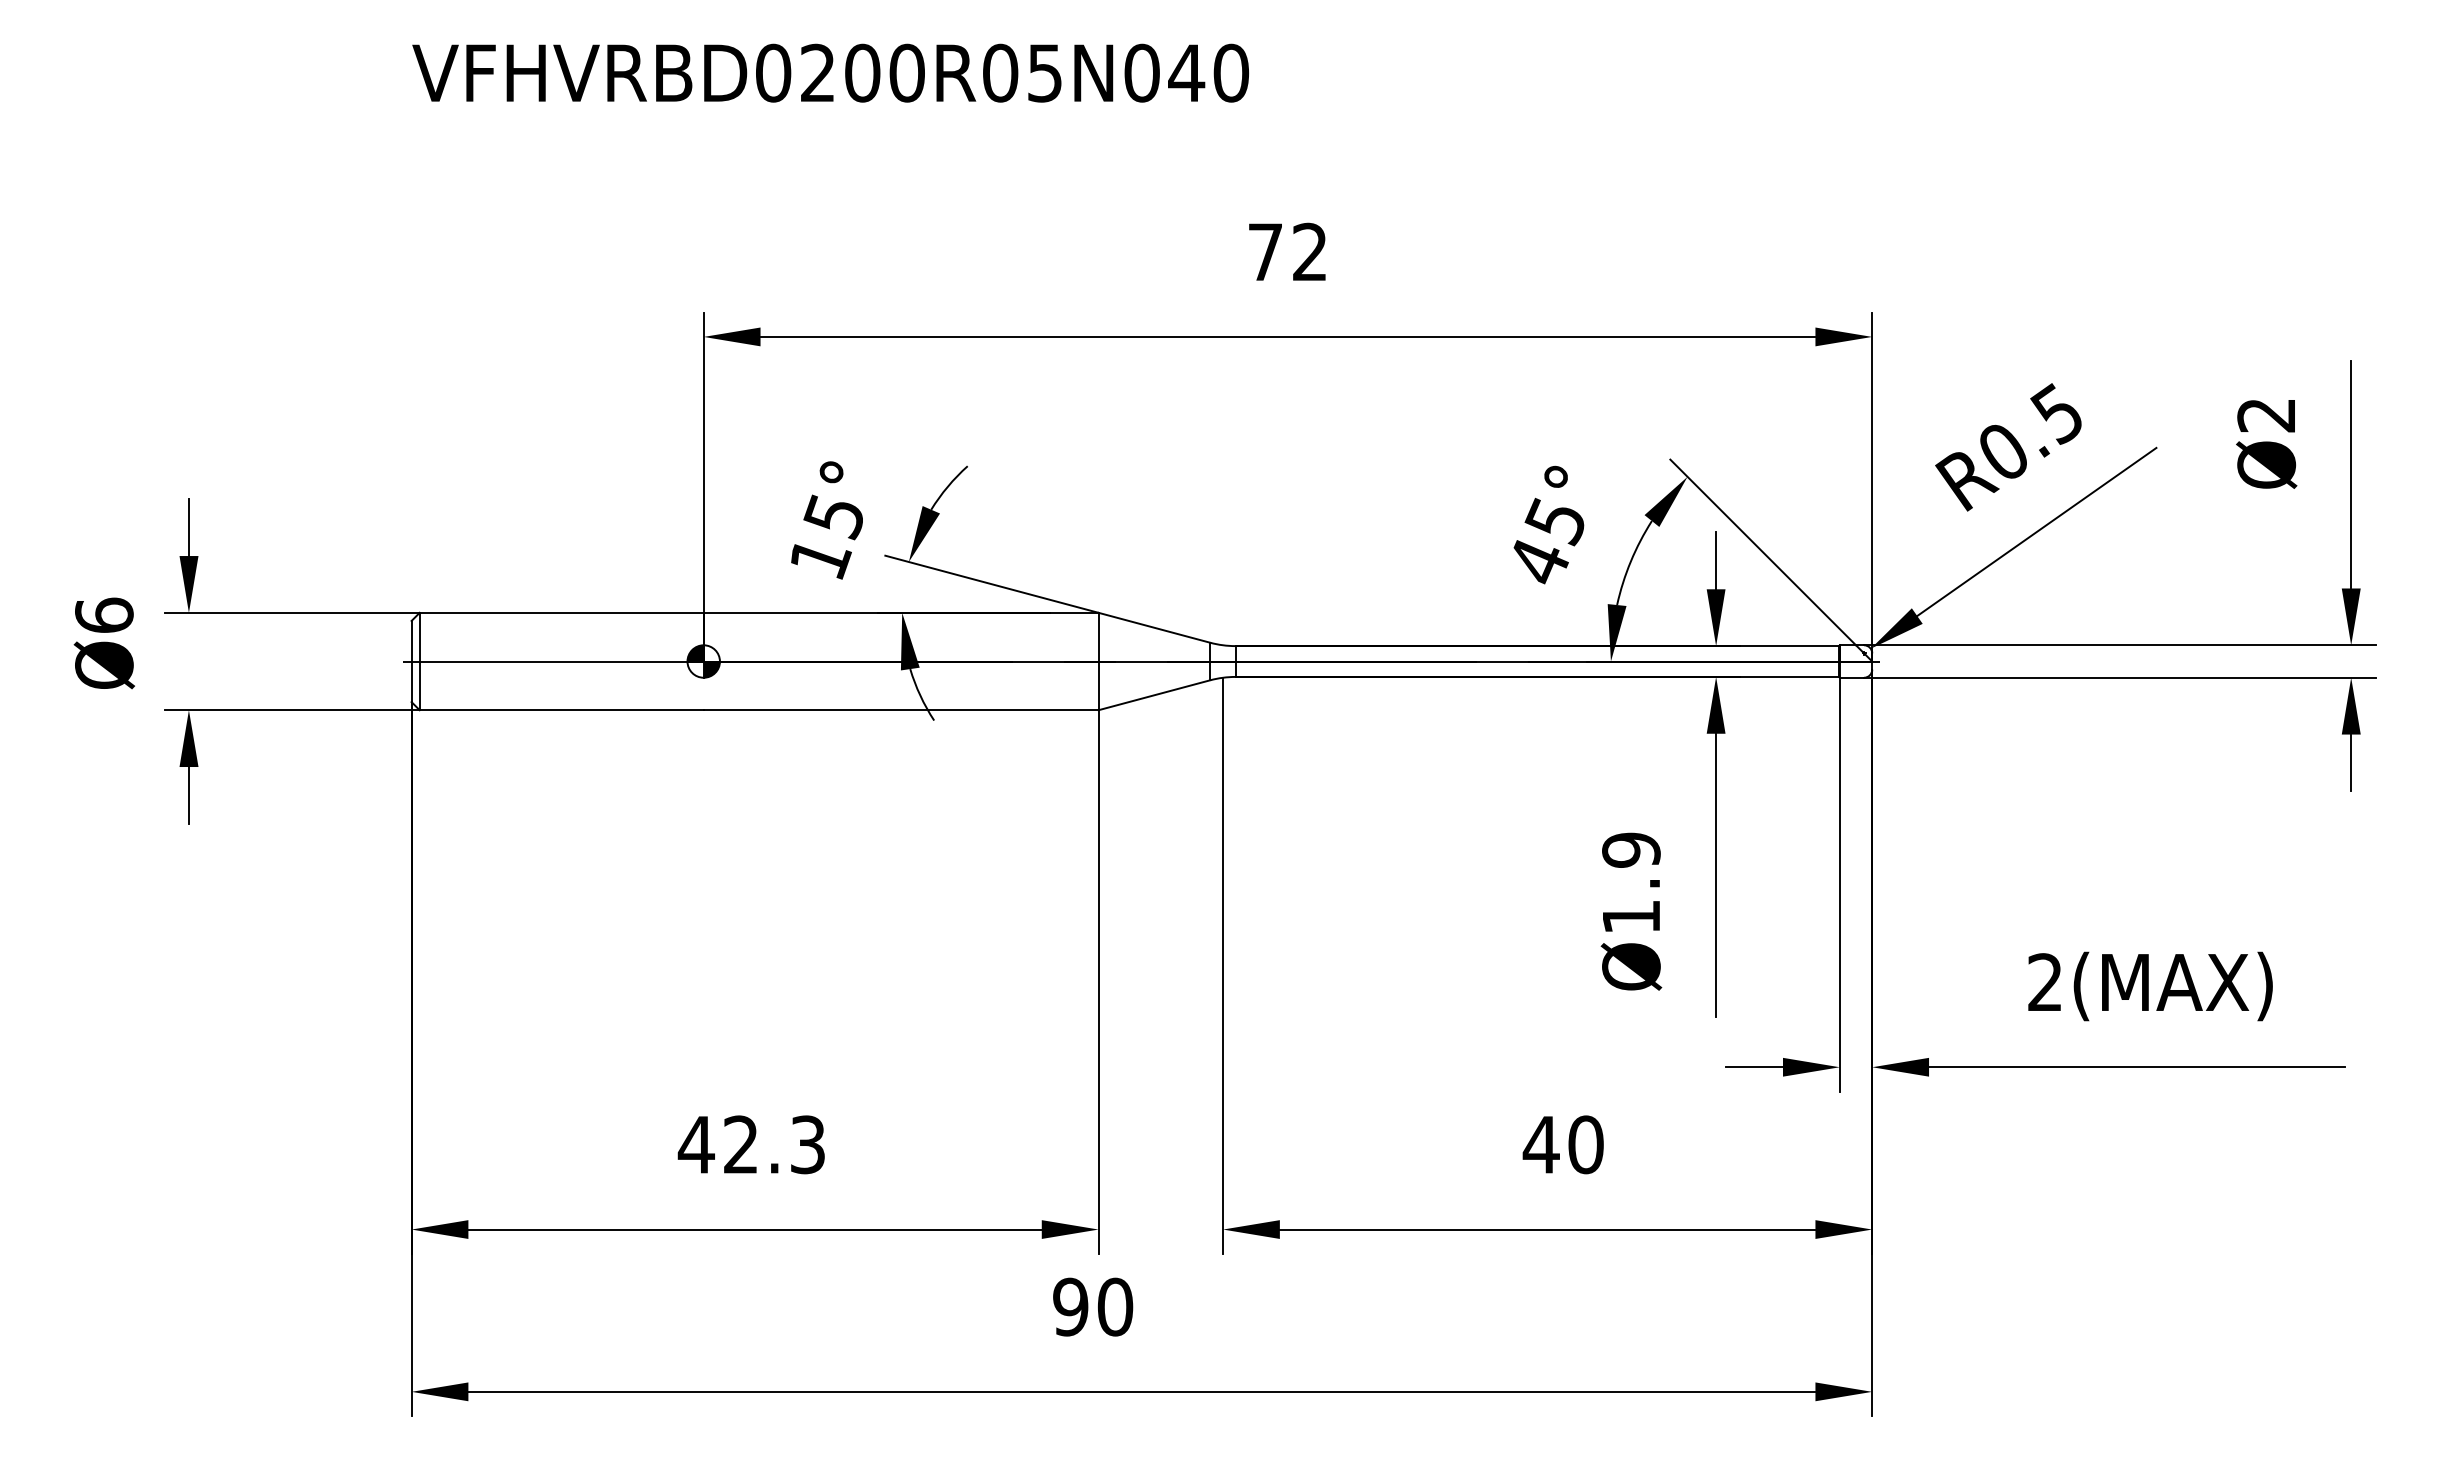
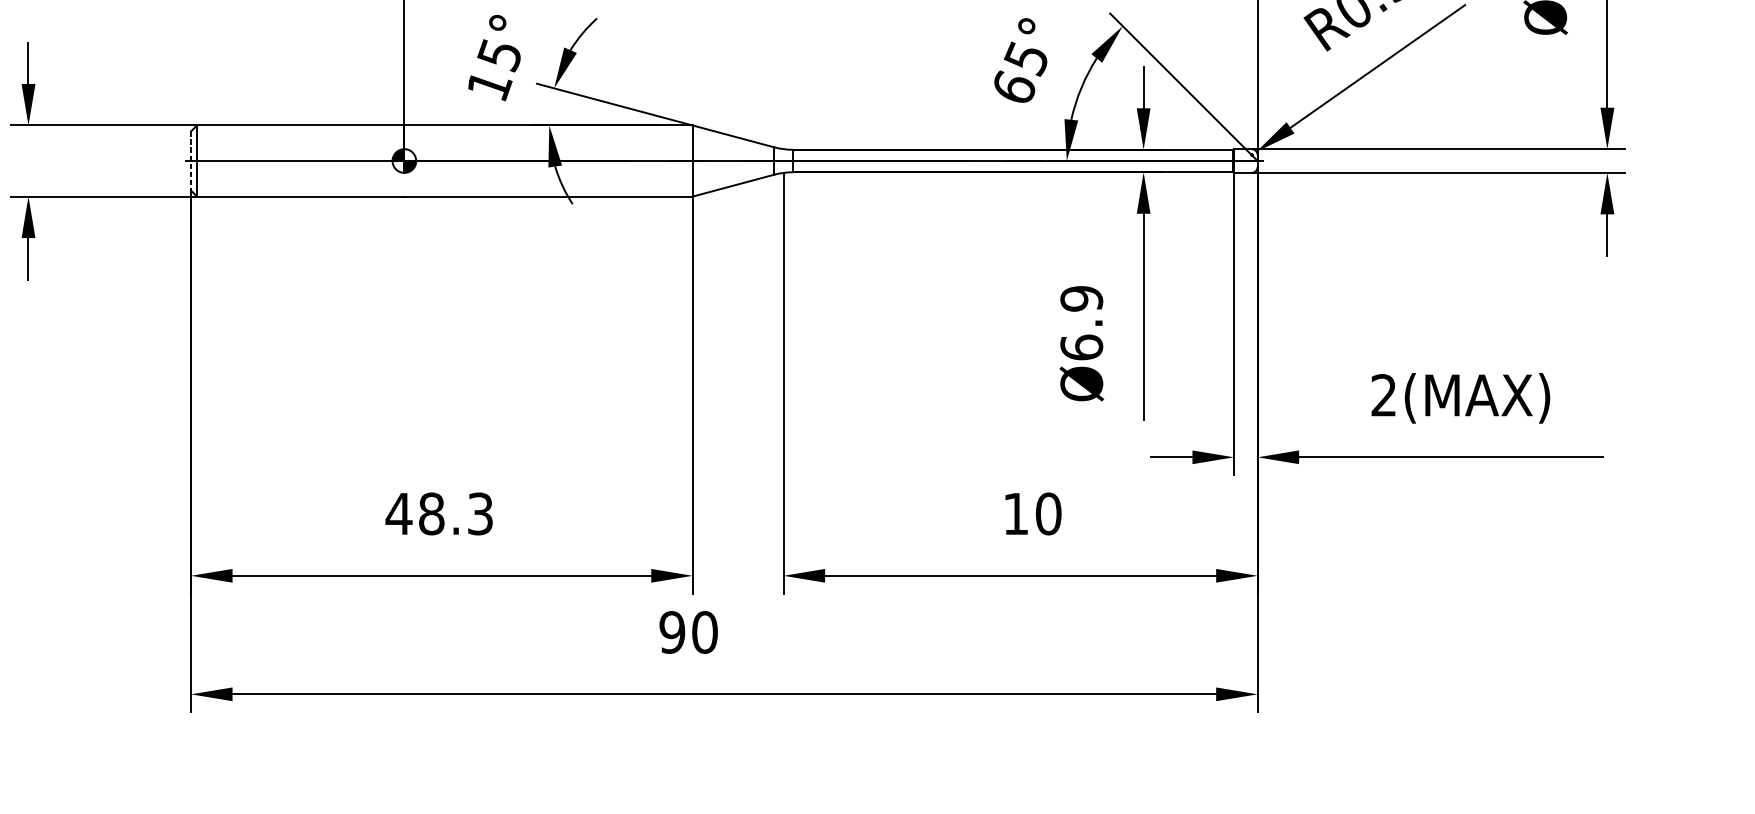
text: (1539, 560) -> (1014, 87), 45° -> 65°
line: (411, 661) -> (191, 161), solid -> dashed
text: (1631, 916) -> (1081, 347), Ø1.9 -> Ø6.9
text: (740, 1144) -> (431, 513), 42.3 -> 48.3
text: (1540, 1144) -> (1015, 513), 40 -> 10

